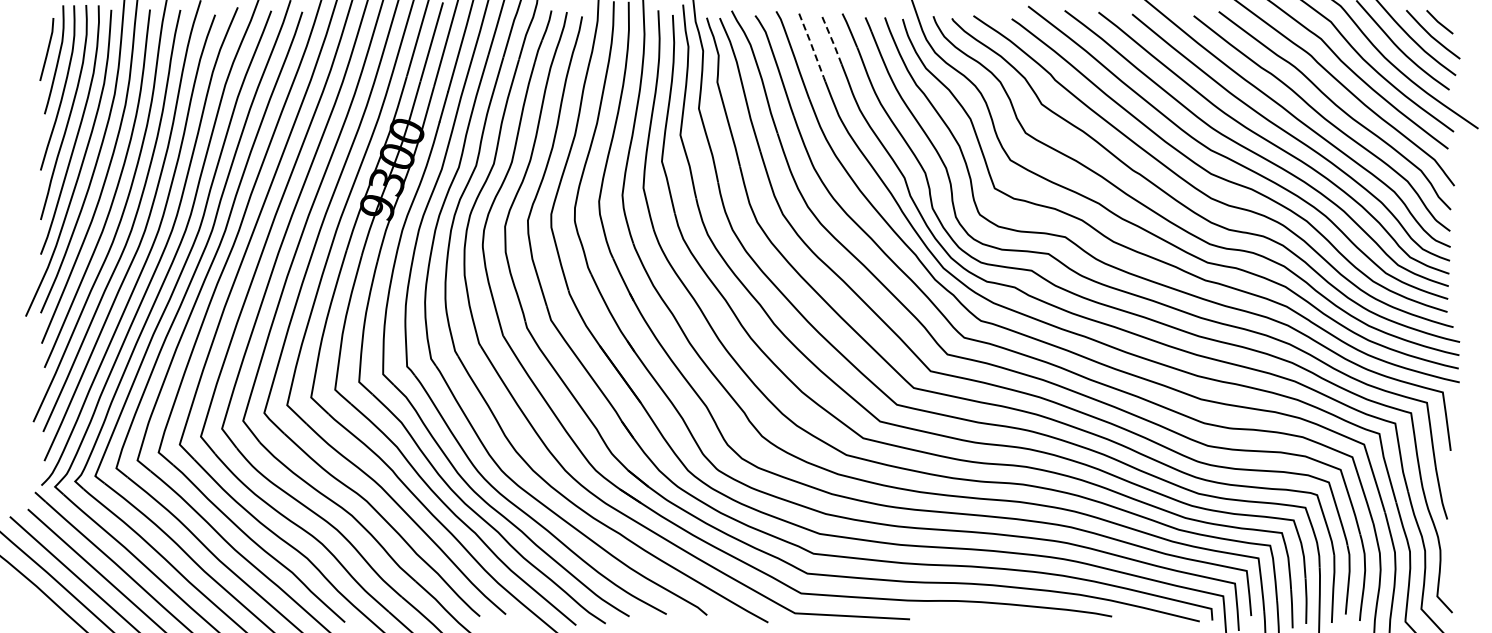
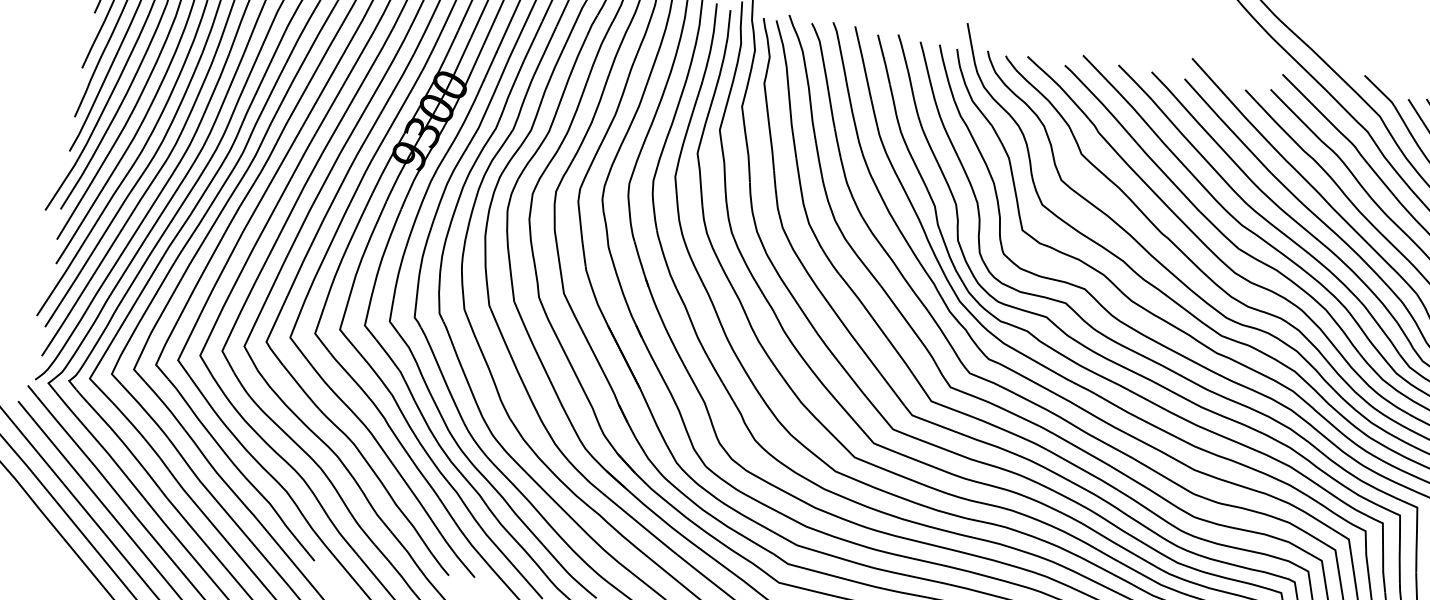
line: (832, 40) -> (884, 59), dashed -> solid
line: (812, 46) -> (863, 62), dashed -> solid

